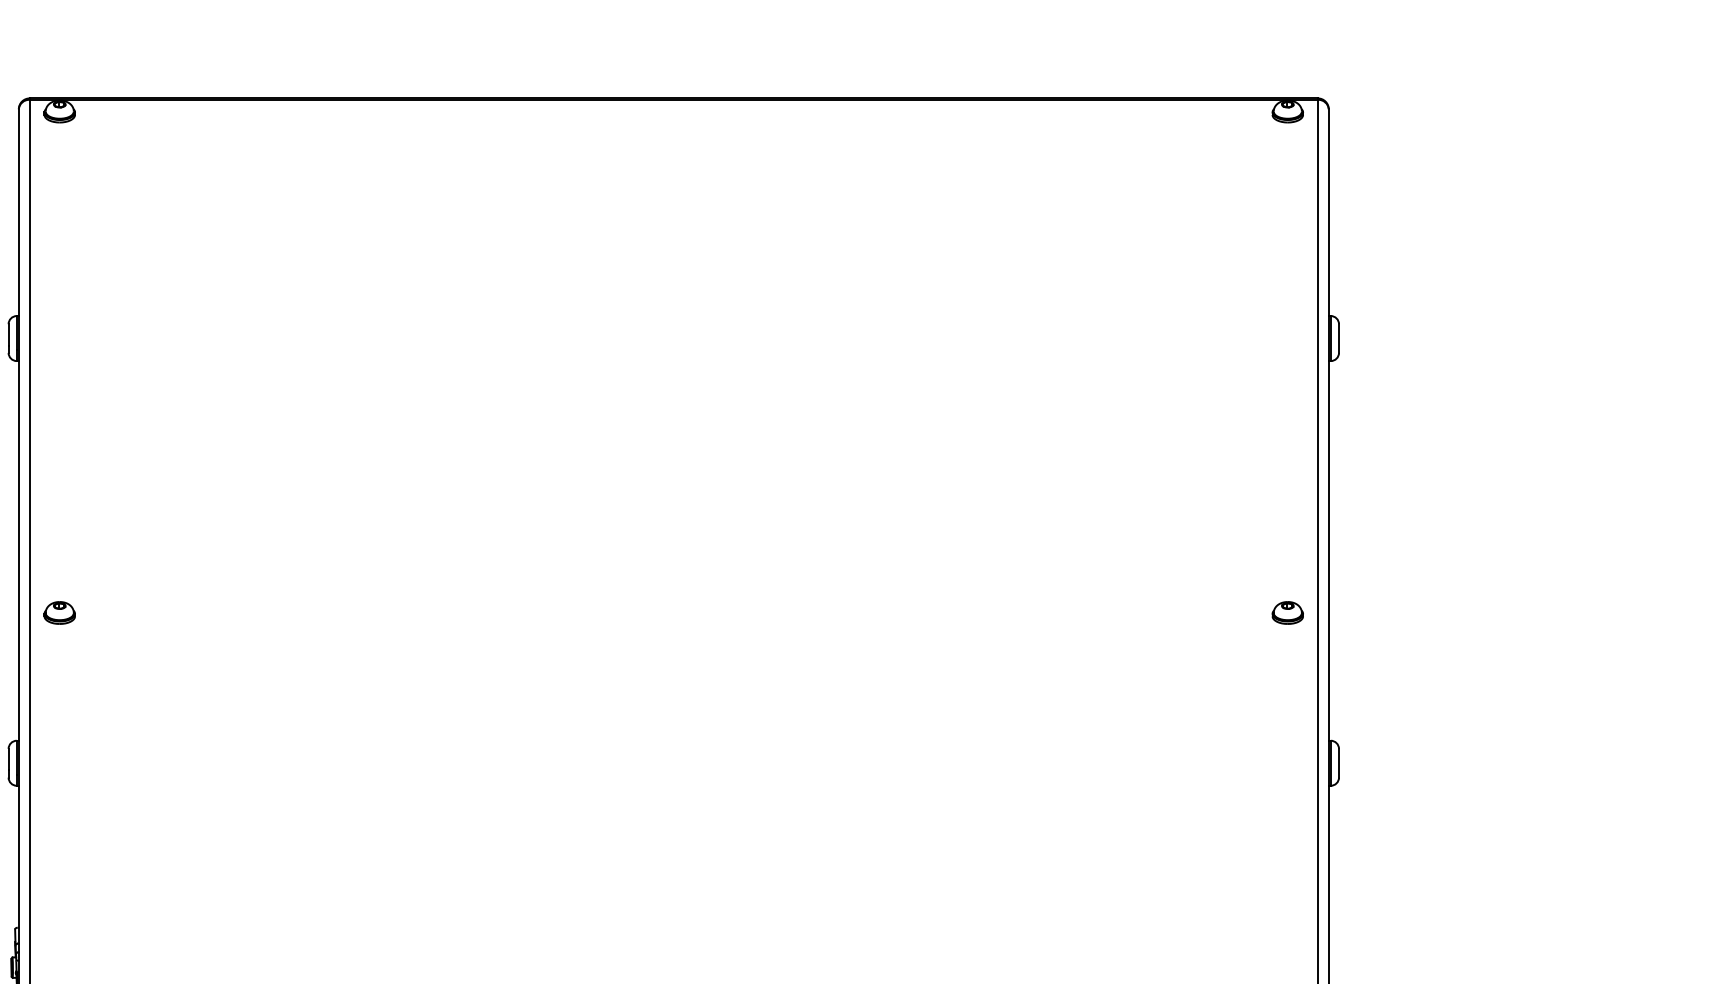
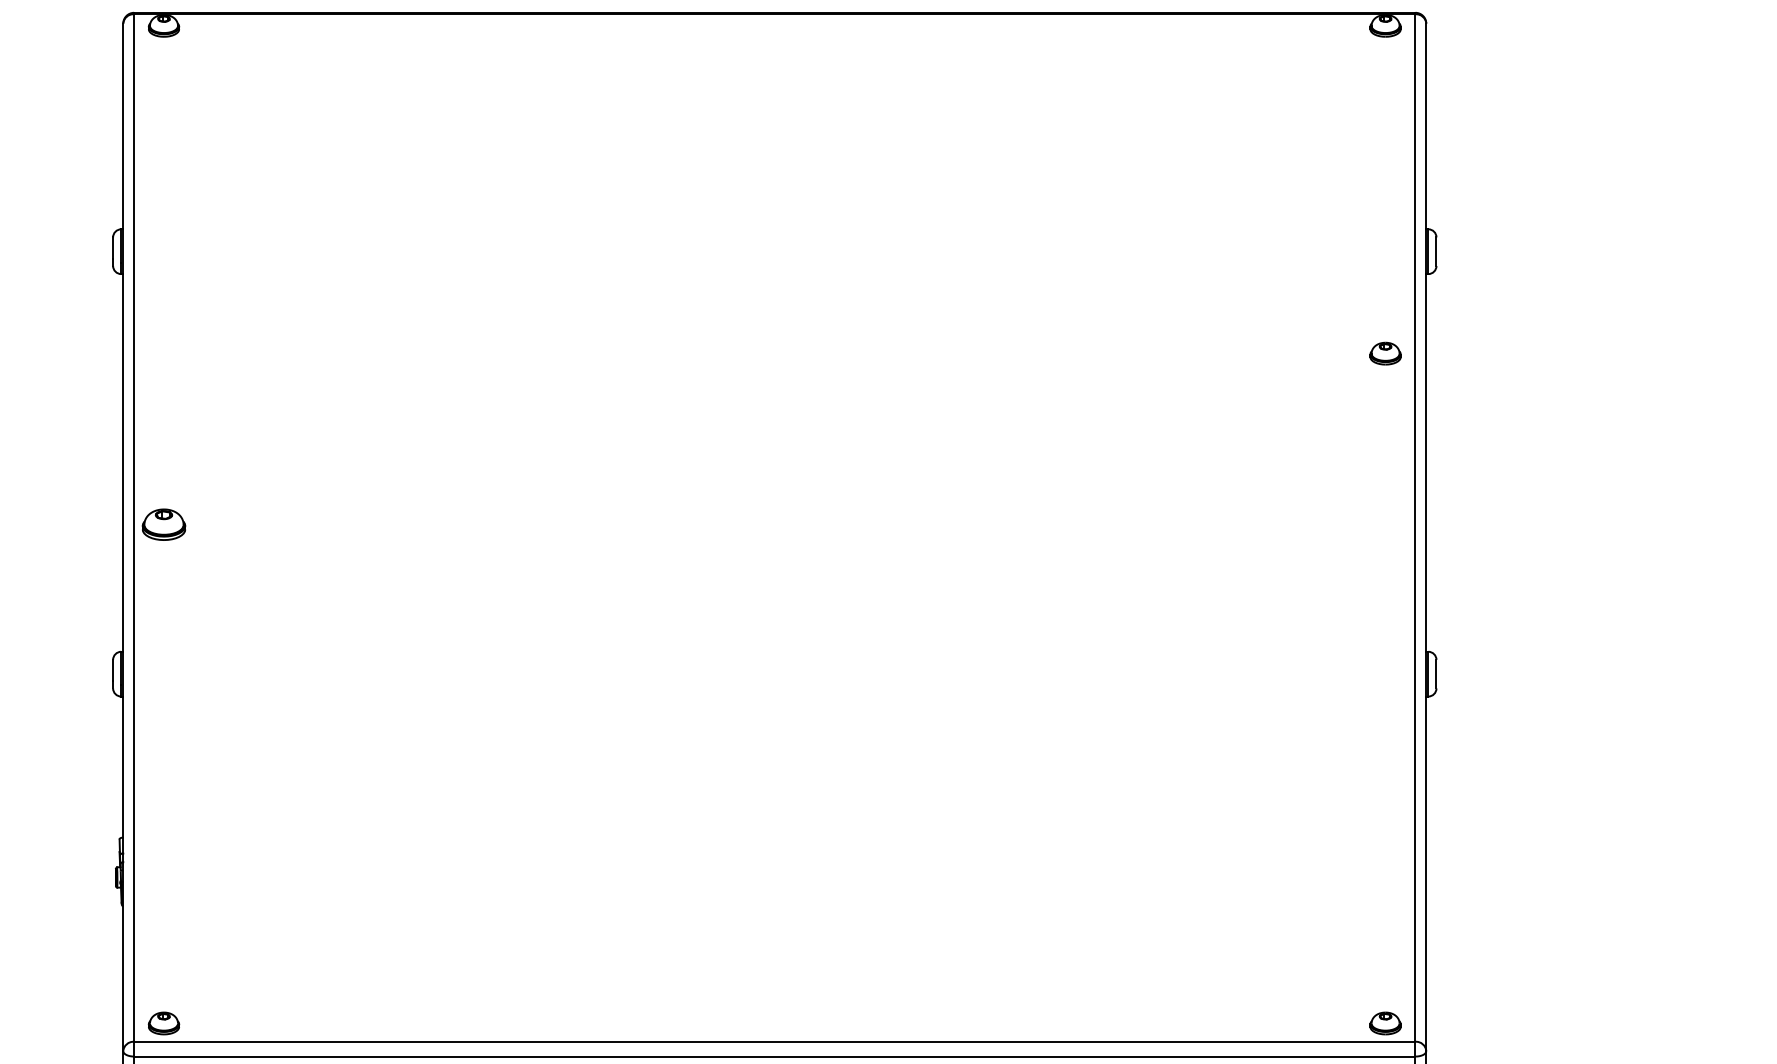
part: (59, 612) -> (163, 524), size x1.4
part: (1287, 612) -> (1385, 353), moved

